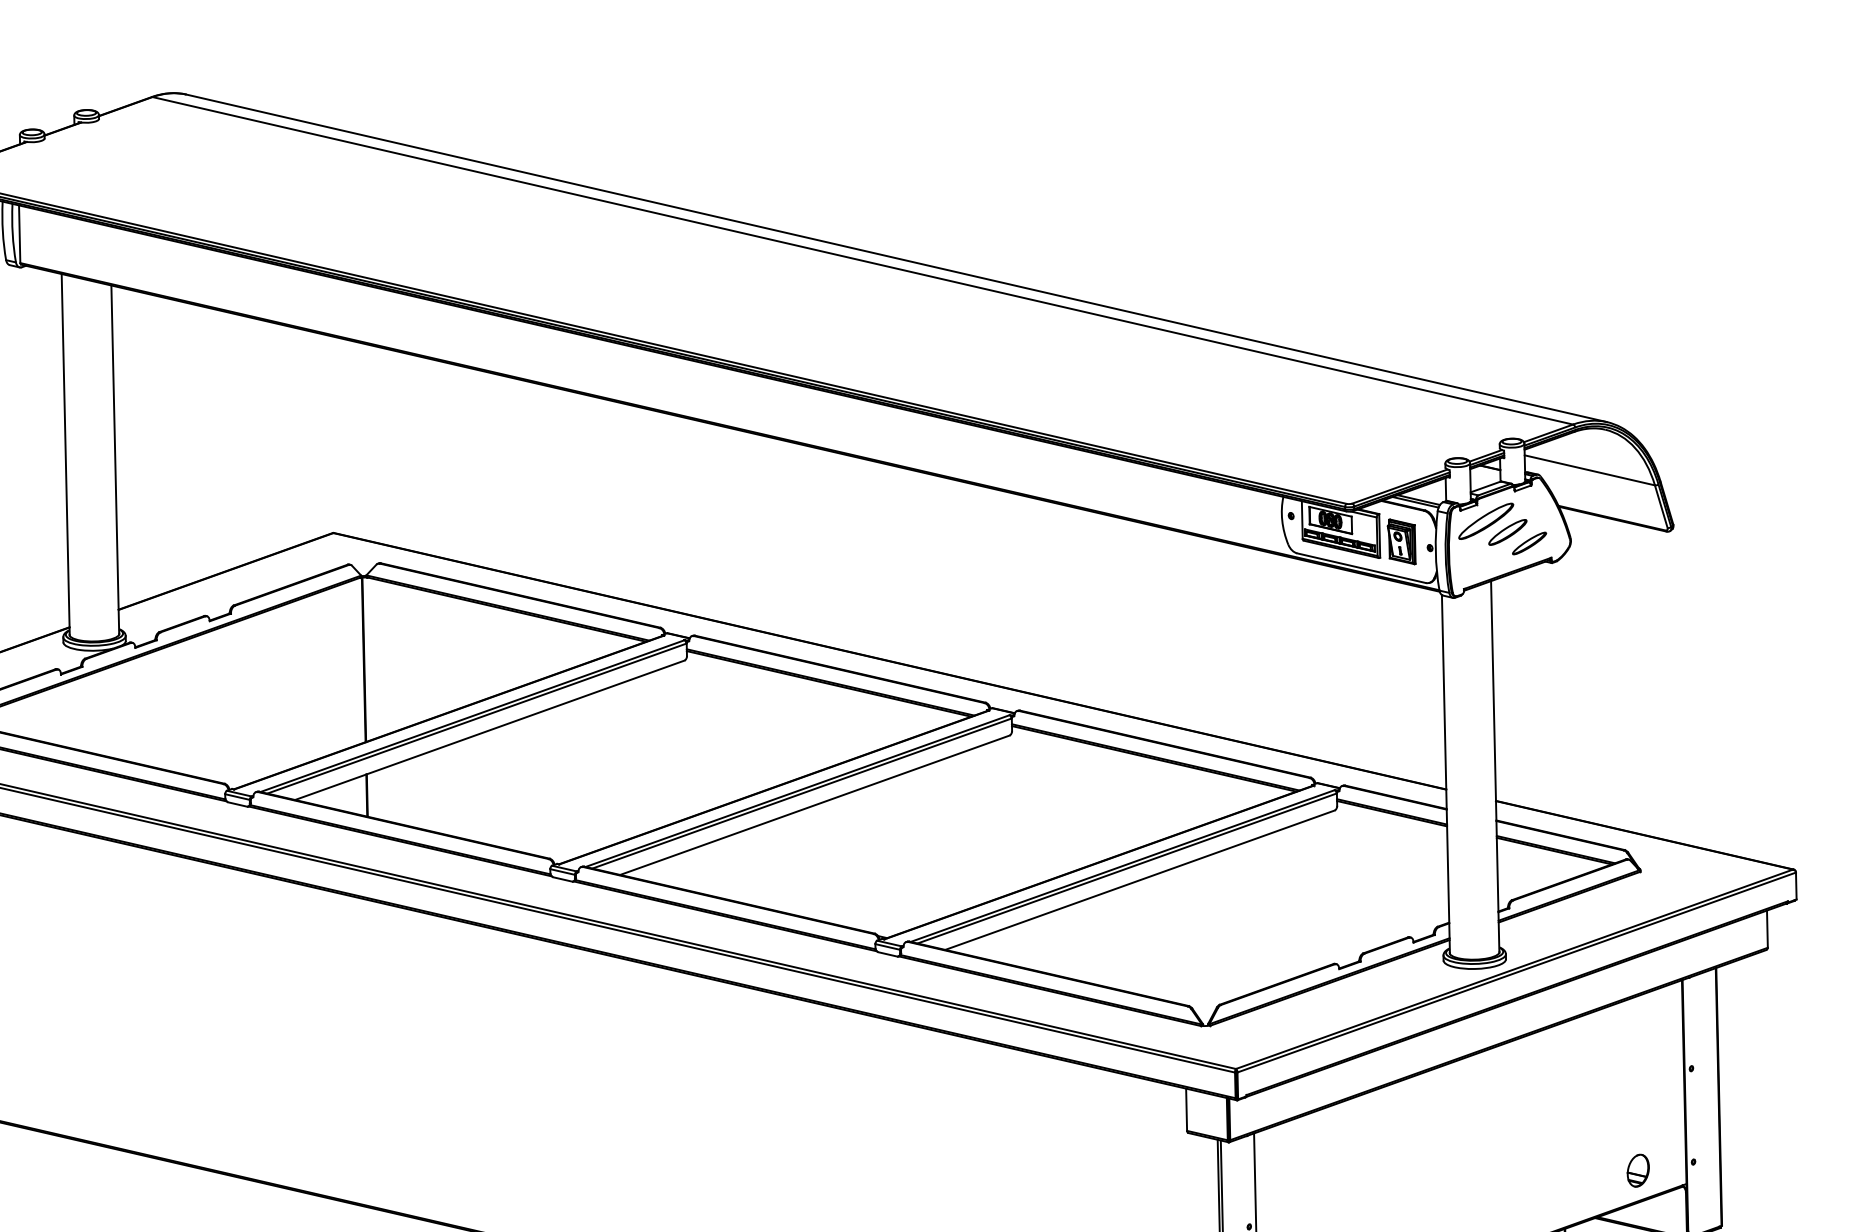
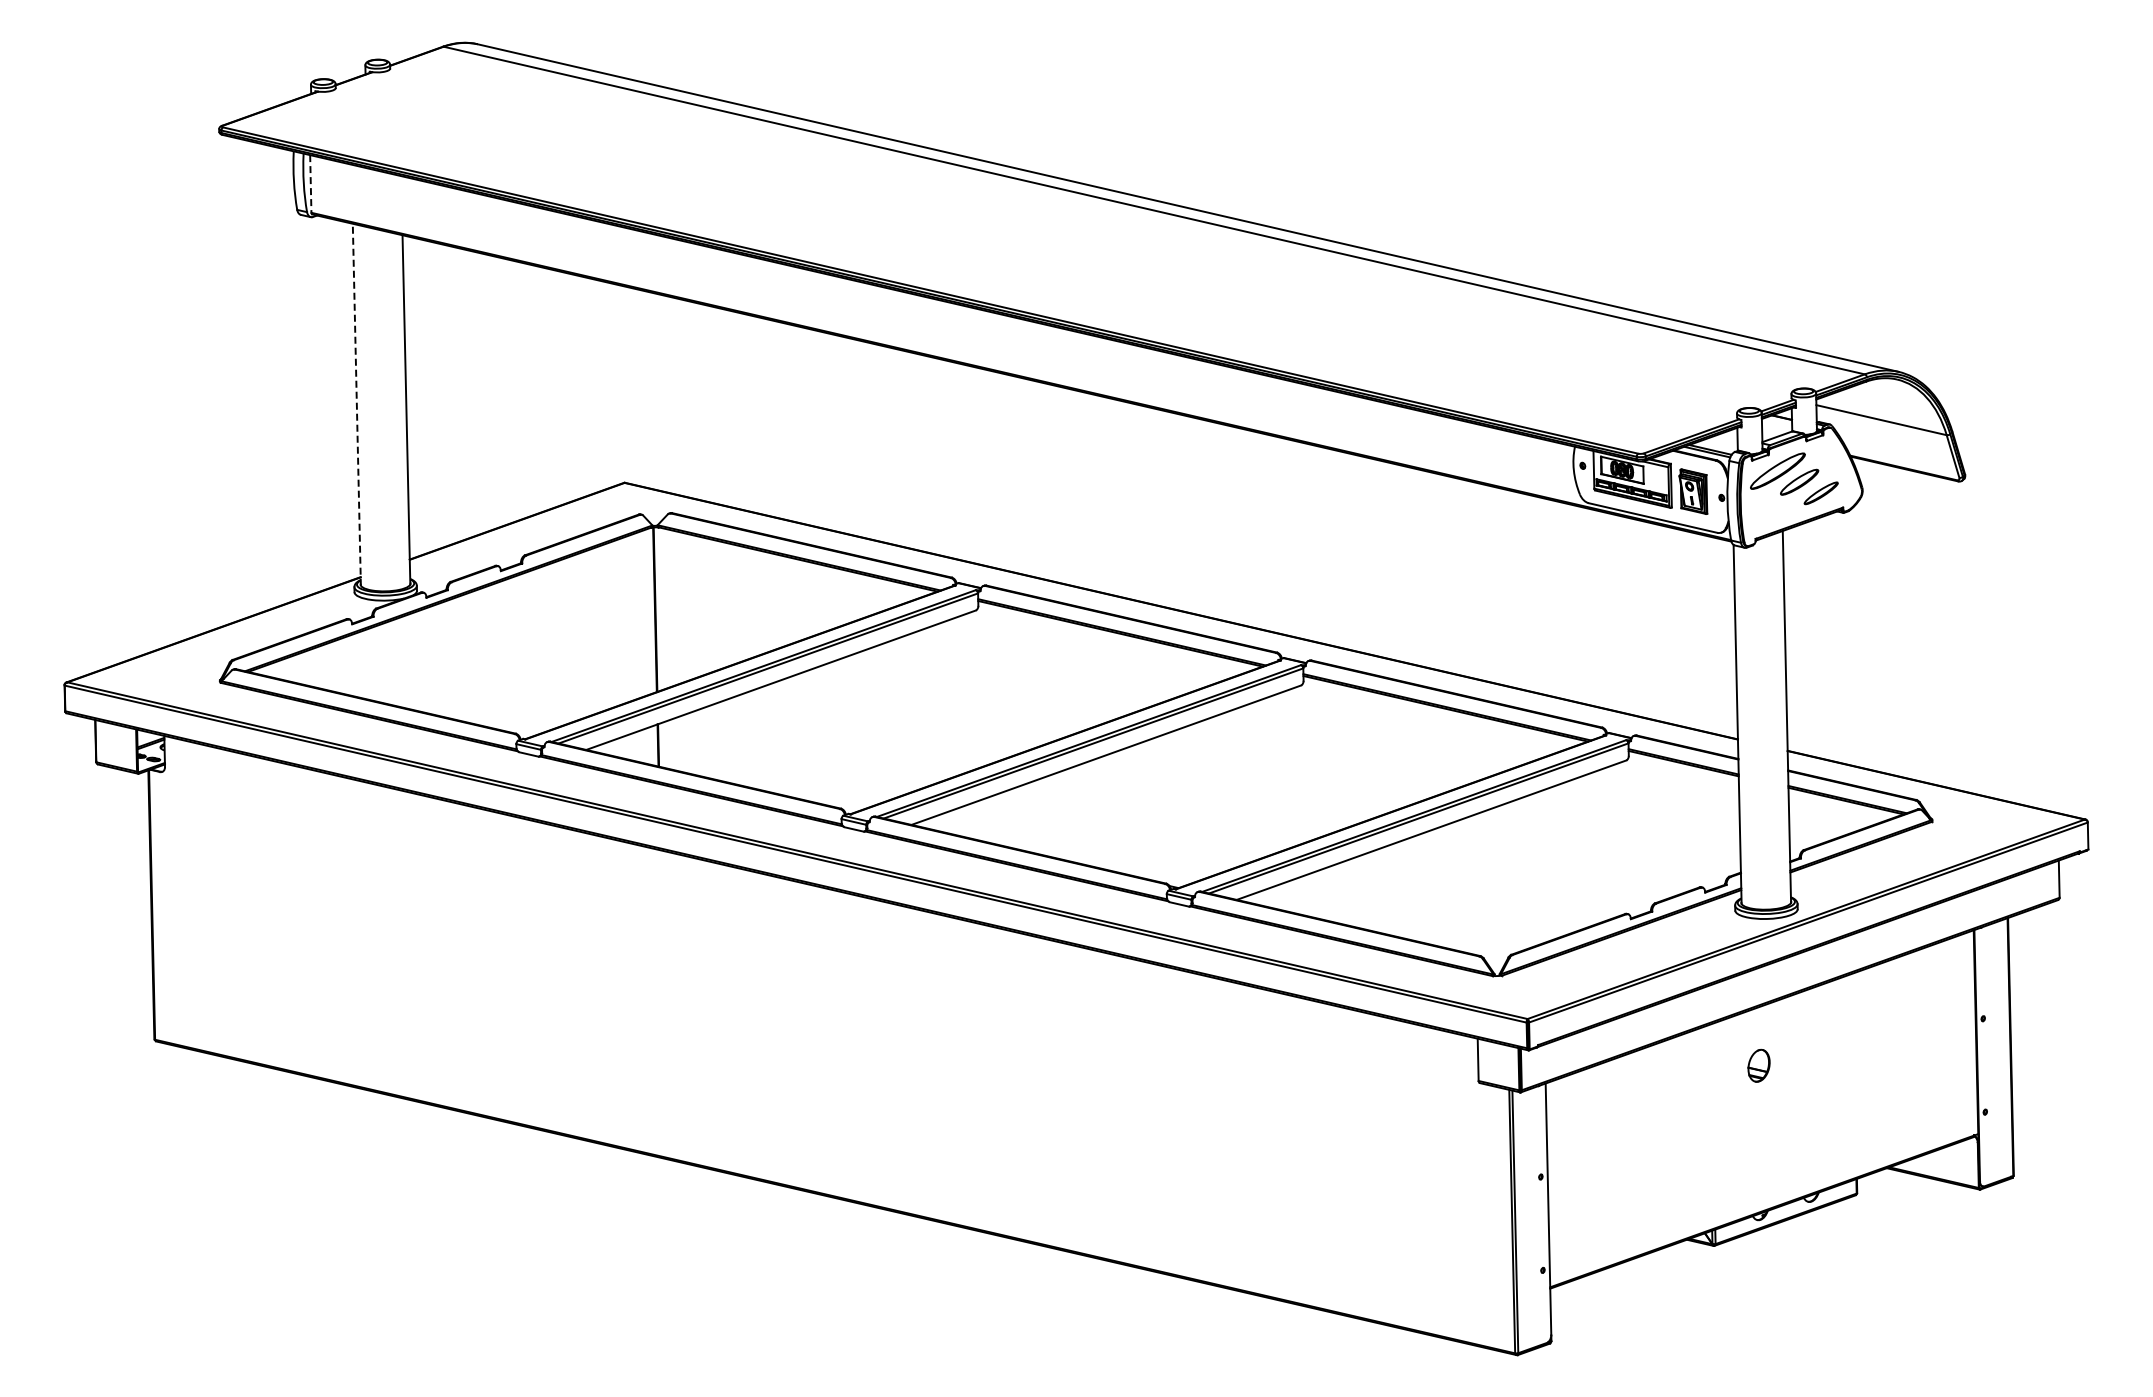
line: (19, 233) -> (310, 183), solid -> dashed
line: (65, 454) -> (356, 404), solid -> dashed
part: (1637, 1170) -> (1758, 1065), moved

